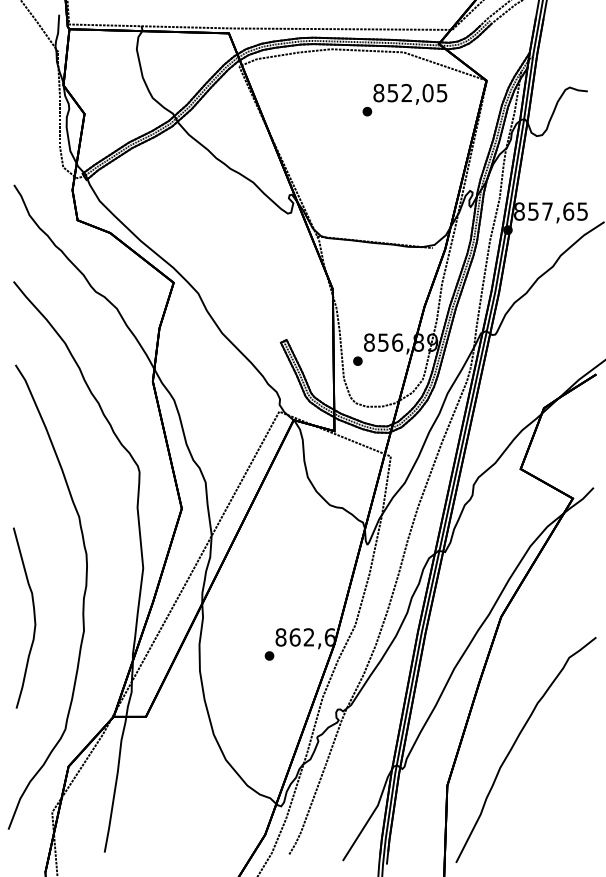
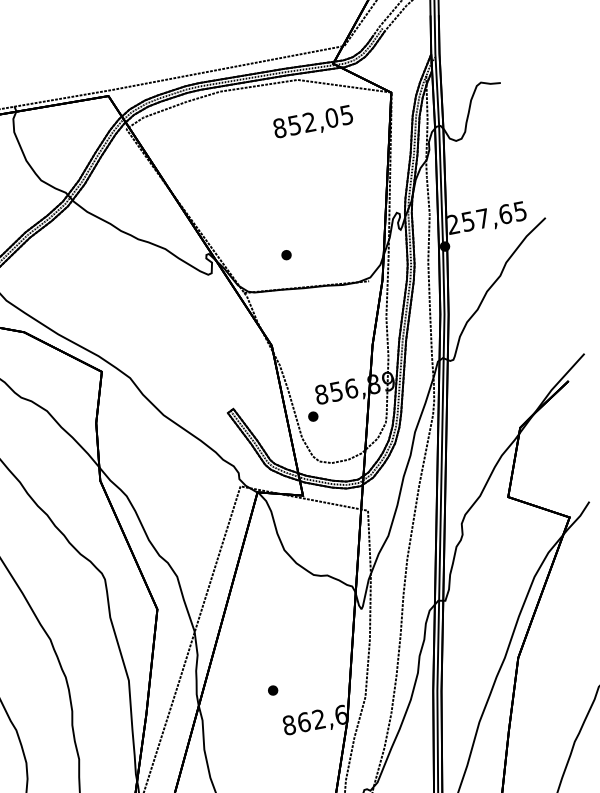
part: (367, 111) -> (286, 254), moved
text: (519, 211) -> (453, 224), 857,65 -> 257,65
part: (269, 655) -> (272, 690), moved

